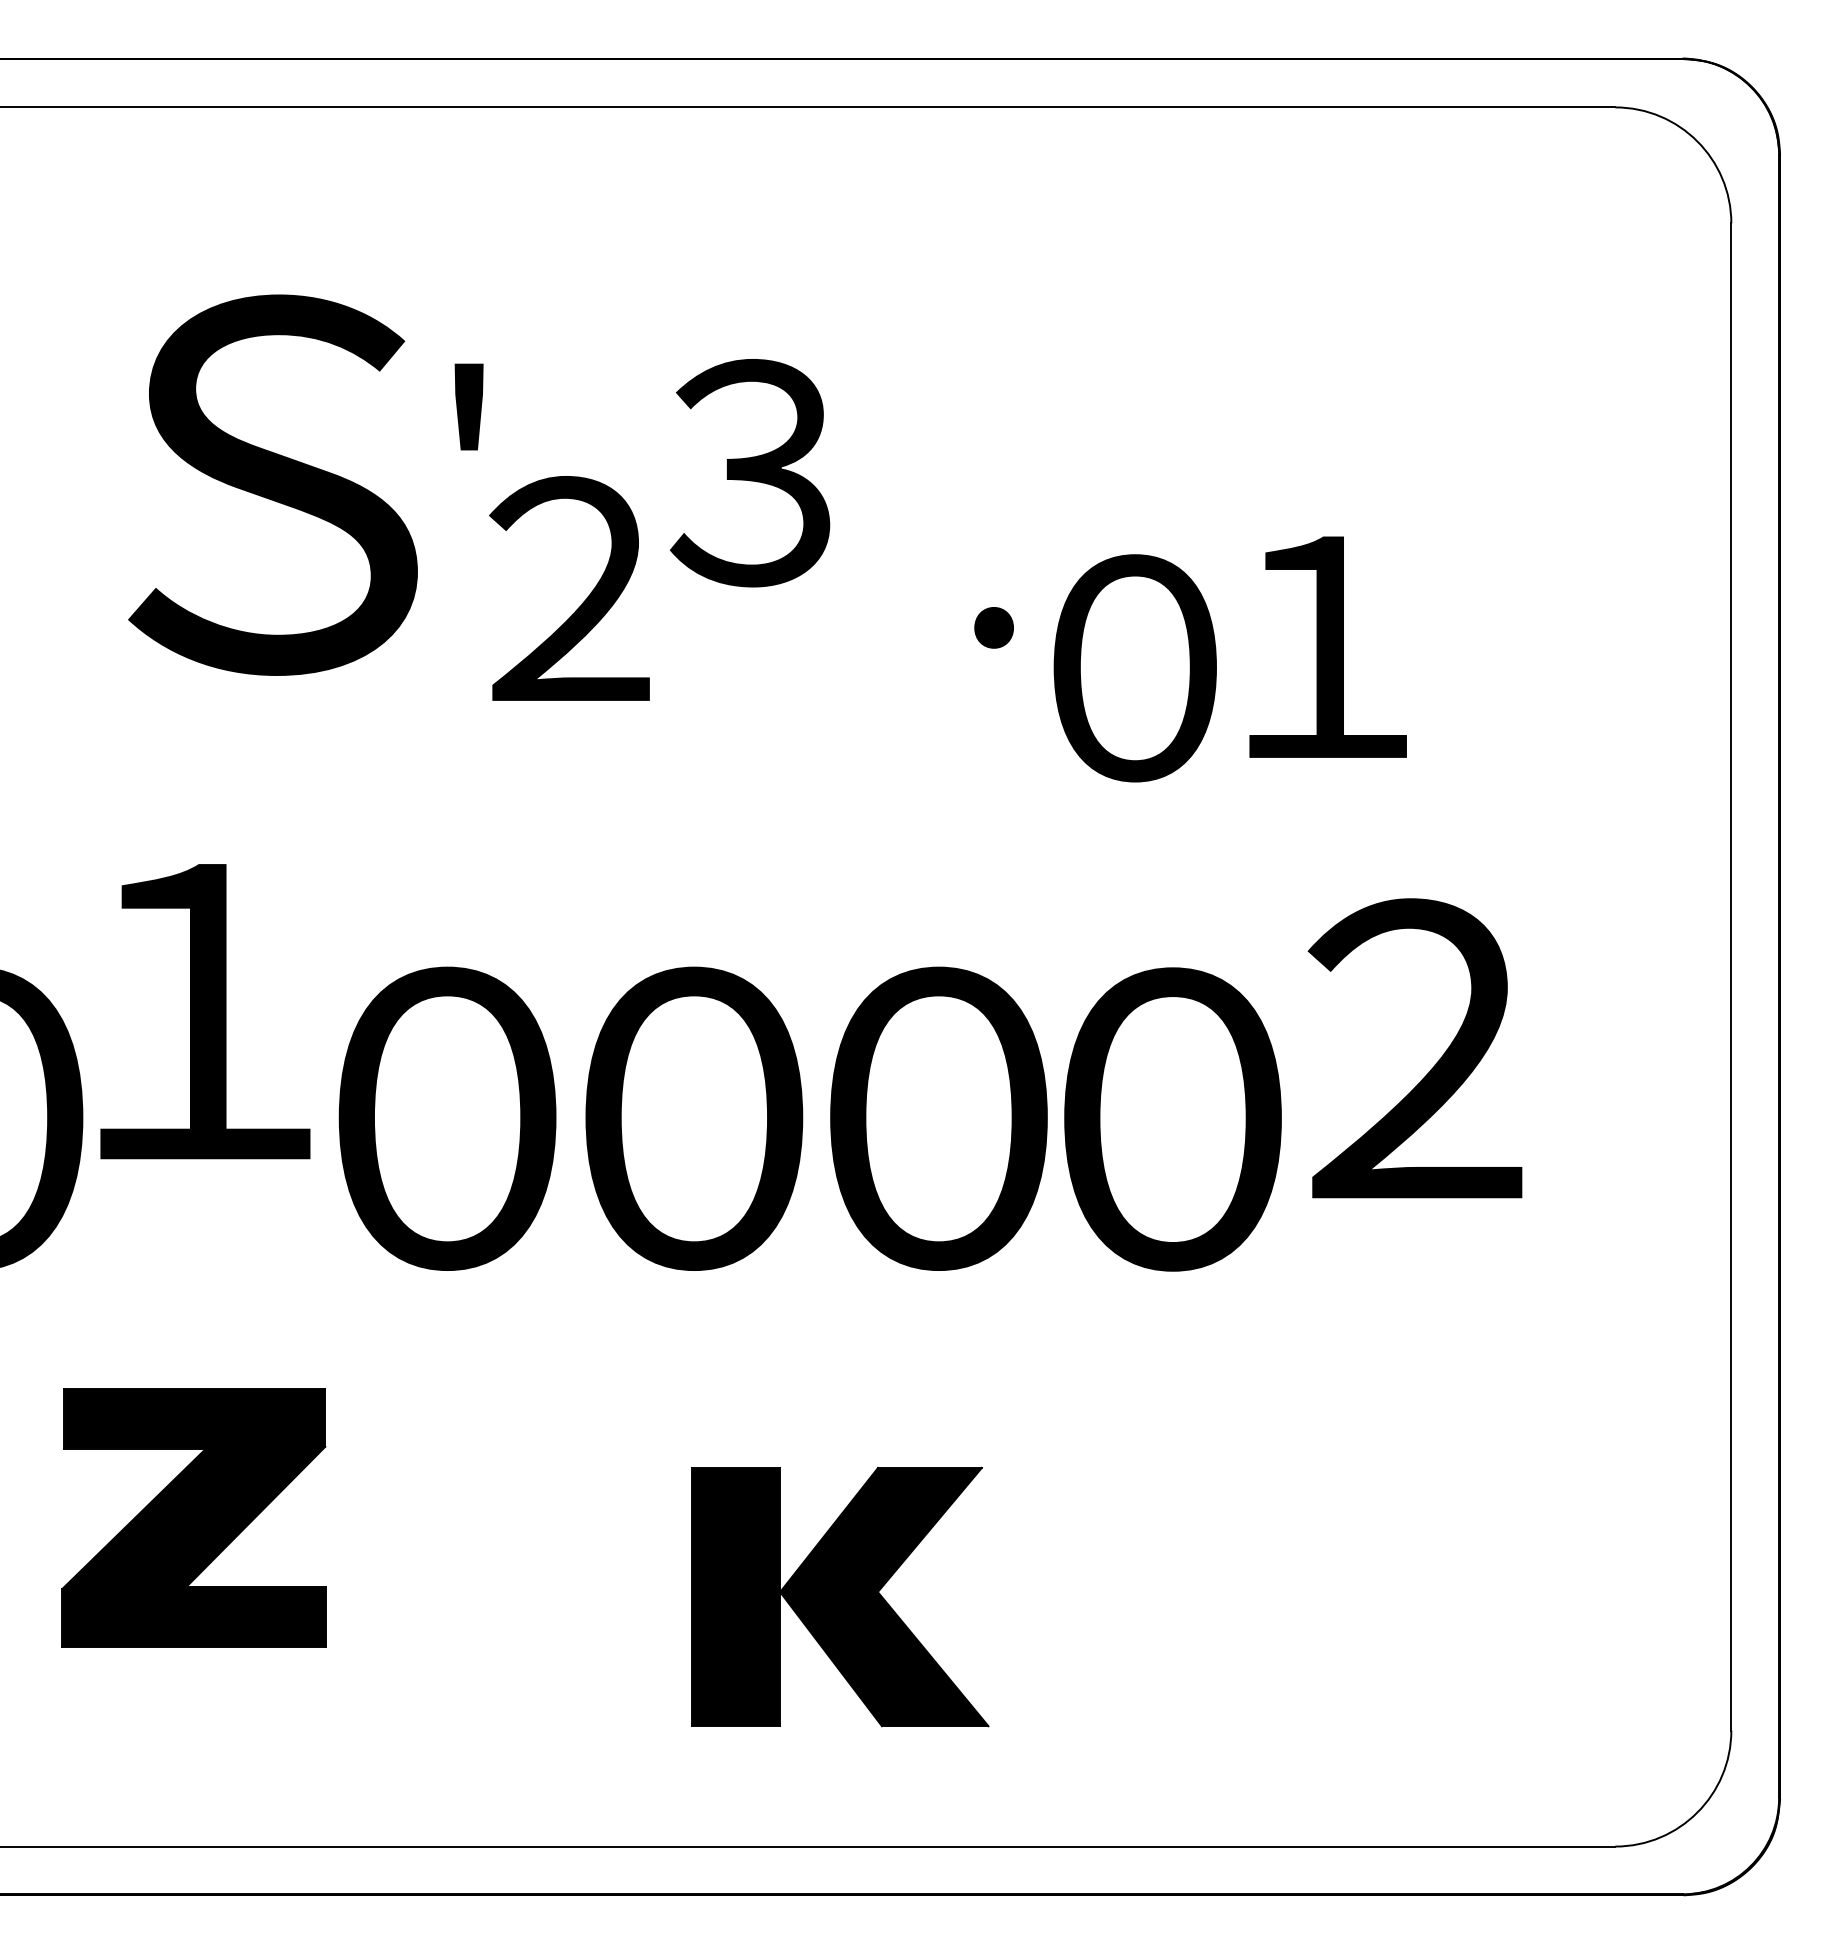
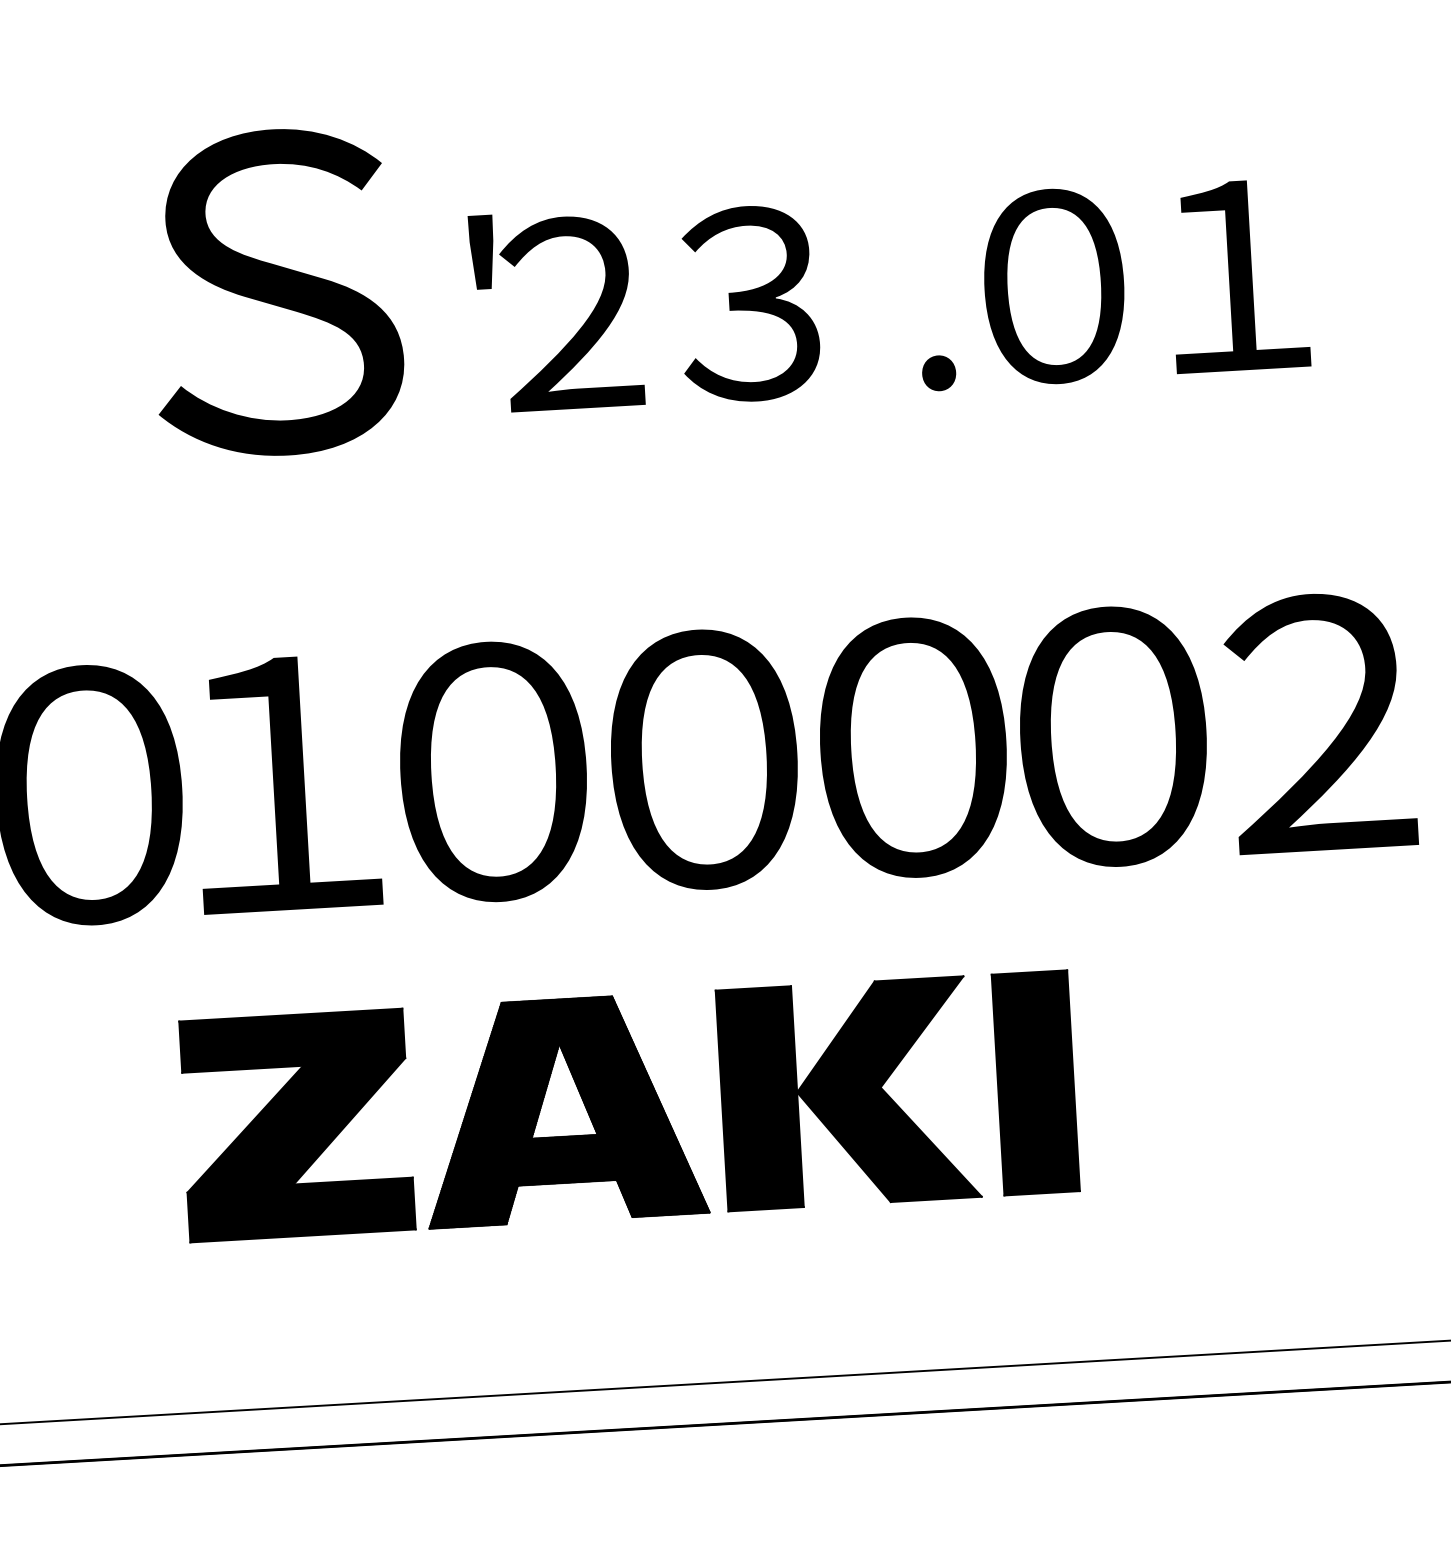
text: (468, 406) -> (481, 251), moved
text: (750, 473) -> (749, 304), moved
text: (272, 484) -> (275, 292), moved
text: (993, 627) -> (938, 373), moved
text: (1327, 646) -> (1238, 275), moved
text: (1134, 668) -> (1053, 286), moved
text: (205, 1011) -> (286, 783), moved
text: (1414, 1048) -> (1319, 722), moved
part: (505, 1517) -> (562, 1109), added
part: (1058, 1517) -> (1035, 1082), added
part: (840, 1596) -> (848, 1093), moved

